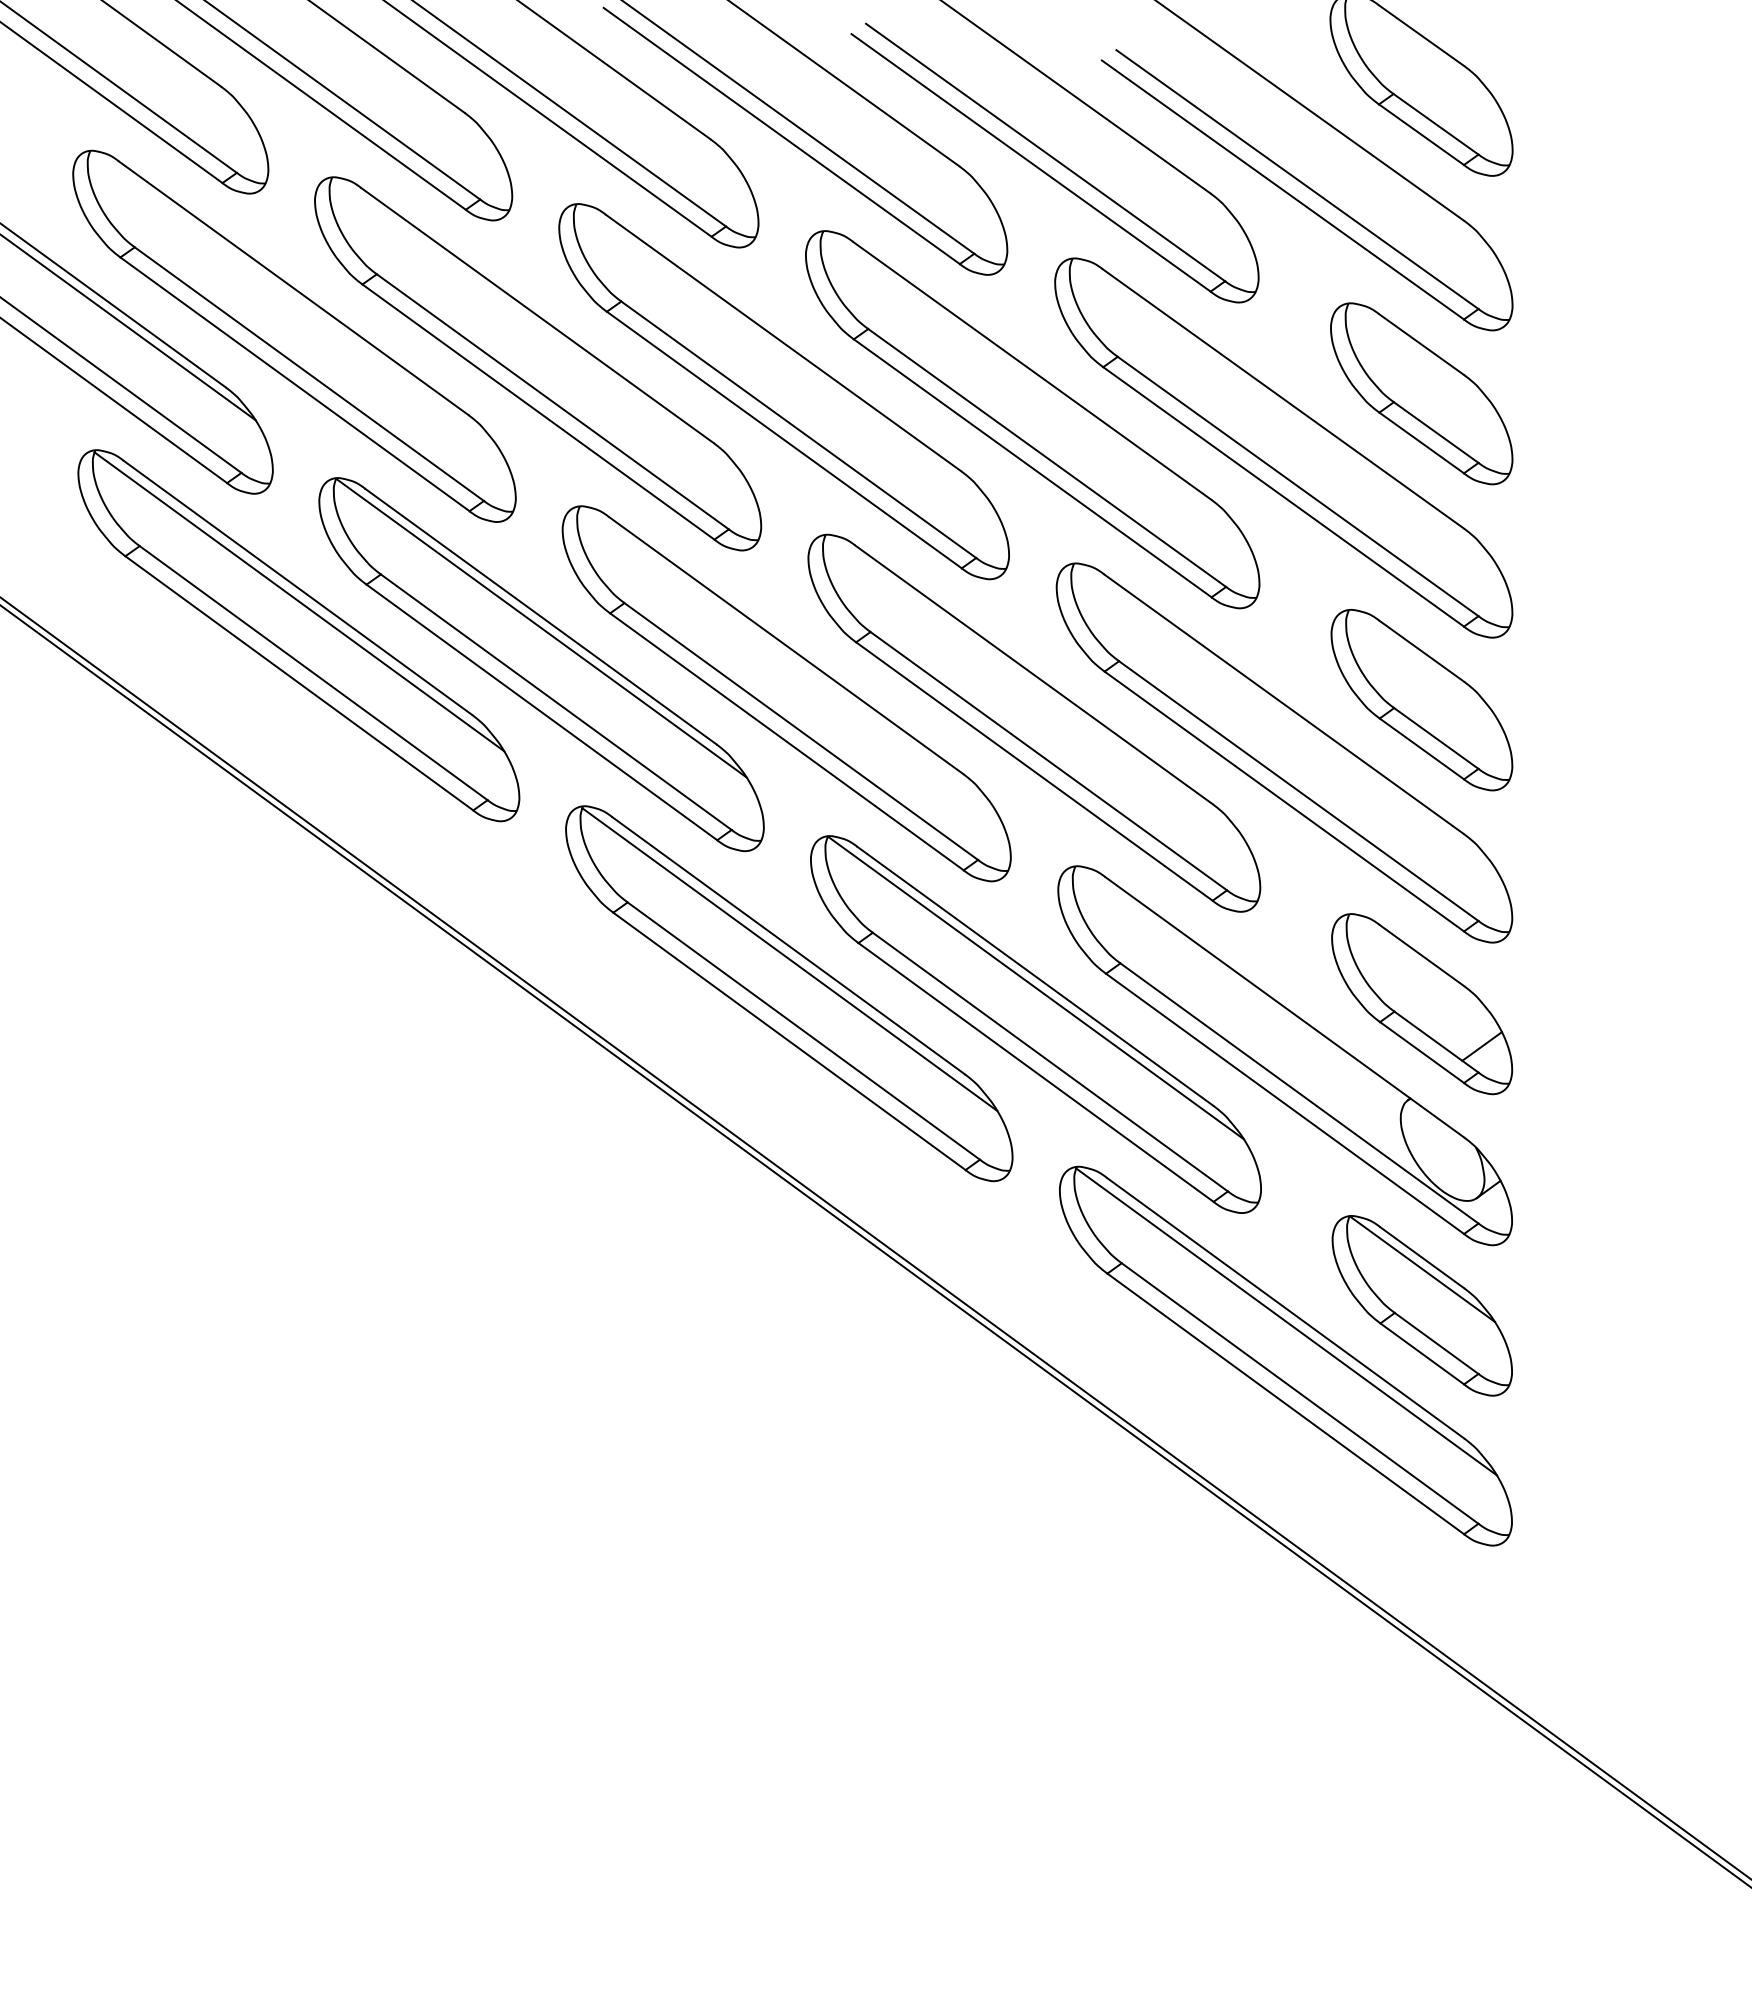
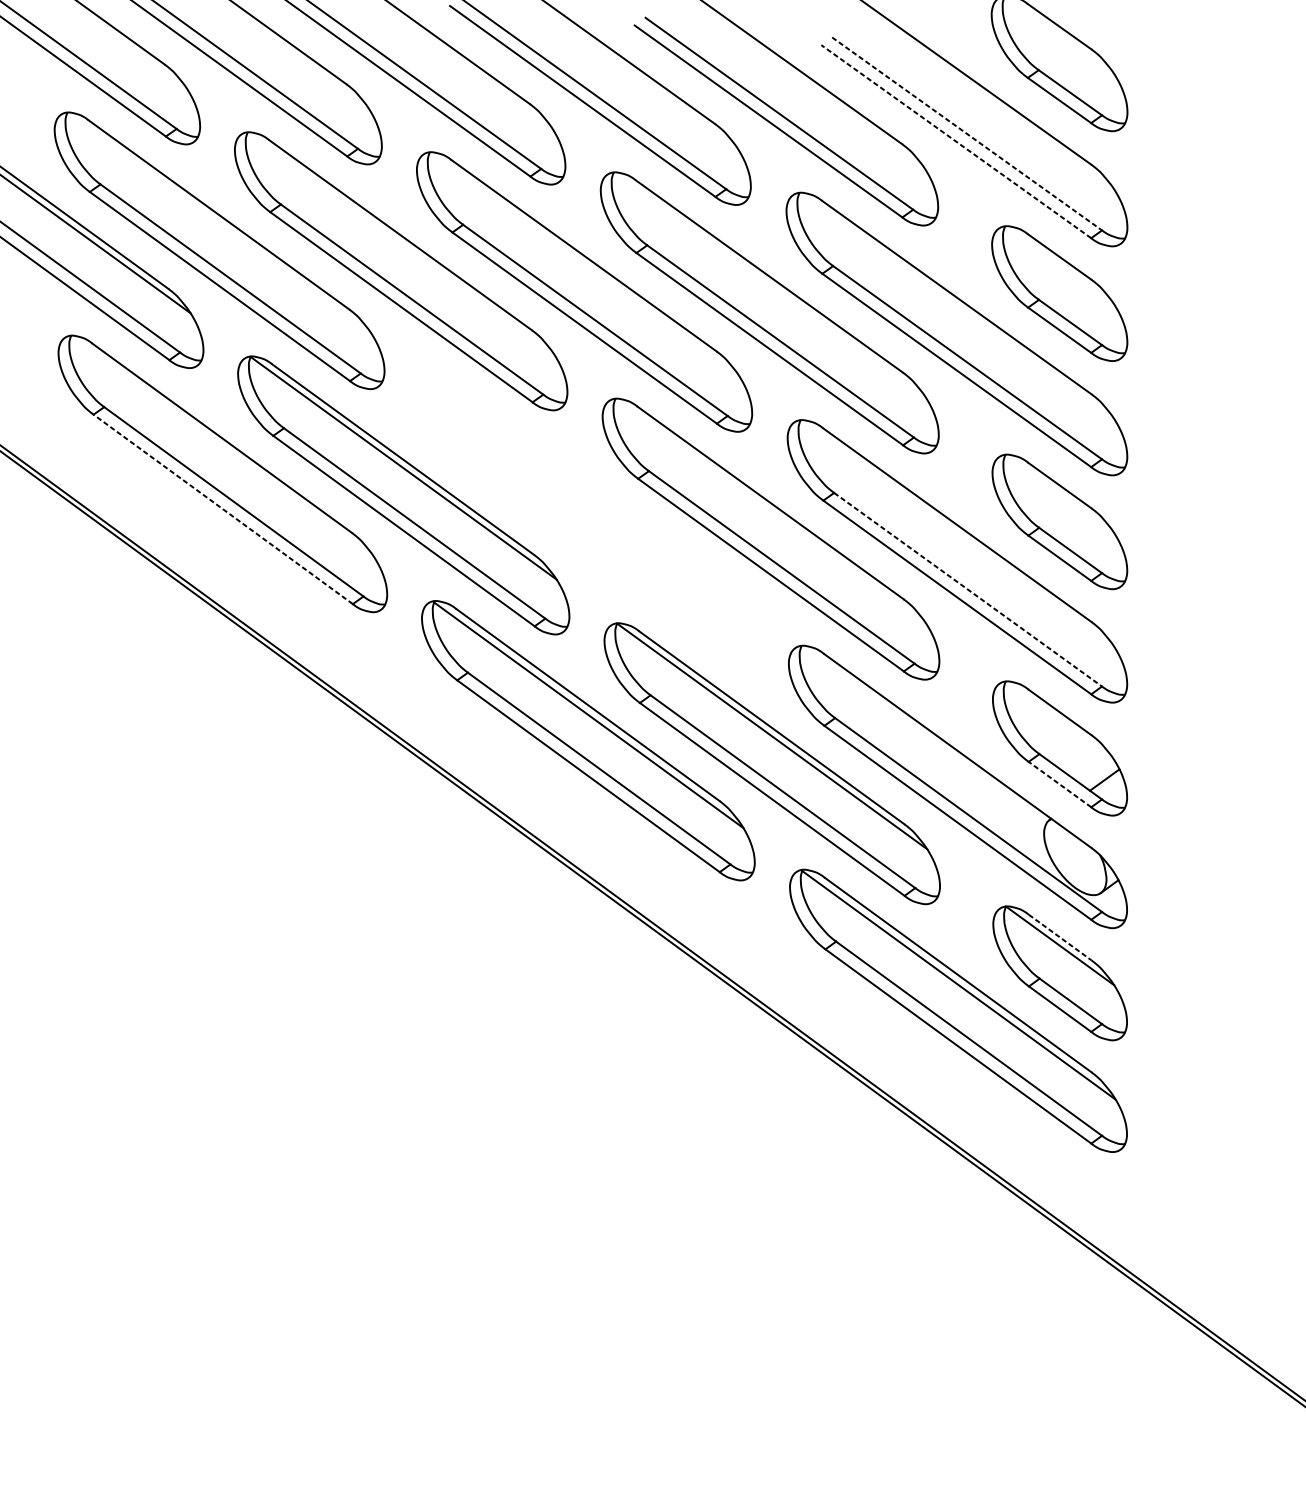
line: (1297, 179) -> (967, 133), solid -> dashed
line: (1282, 189) -> (955, 141), solid -> dashed
line: (299, 601) -> (223, 448), removed
line: (298, 683) -> (222, 509), solid -> dashed
part: (786, 693) -> (586, 516), removed
line: (1298, 791) -> (967, 590), solid -> dashed
line: (1422, 1052) -> (1060, 784), solid -> dashed
line: (1422, 1257) -> (1060, 937), solid -> dashed

